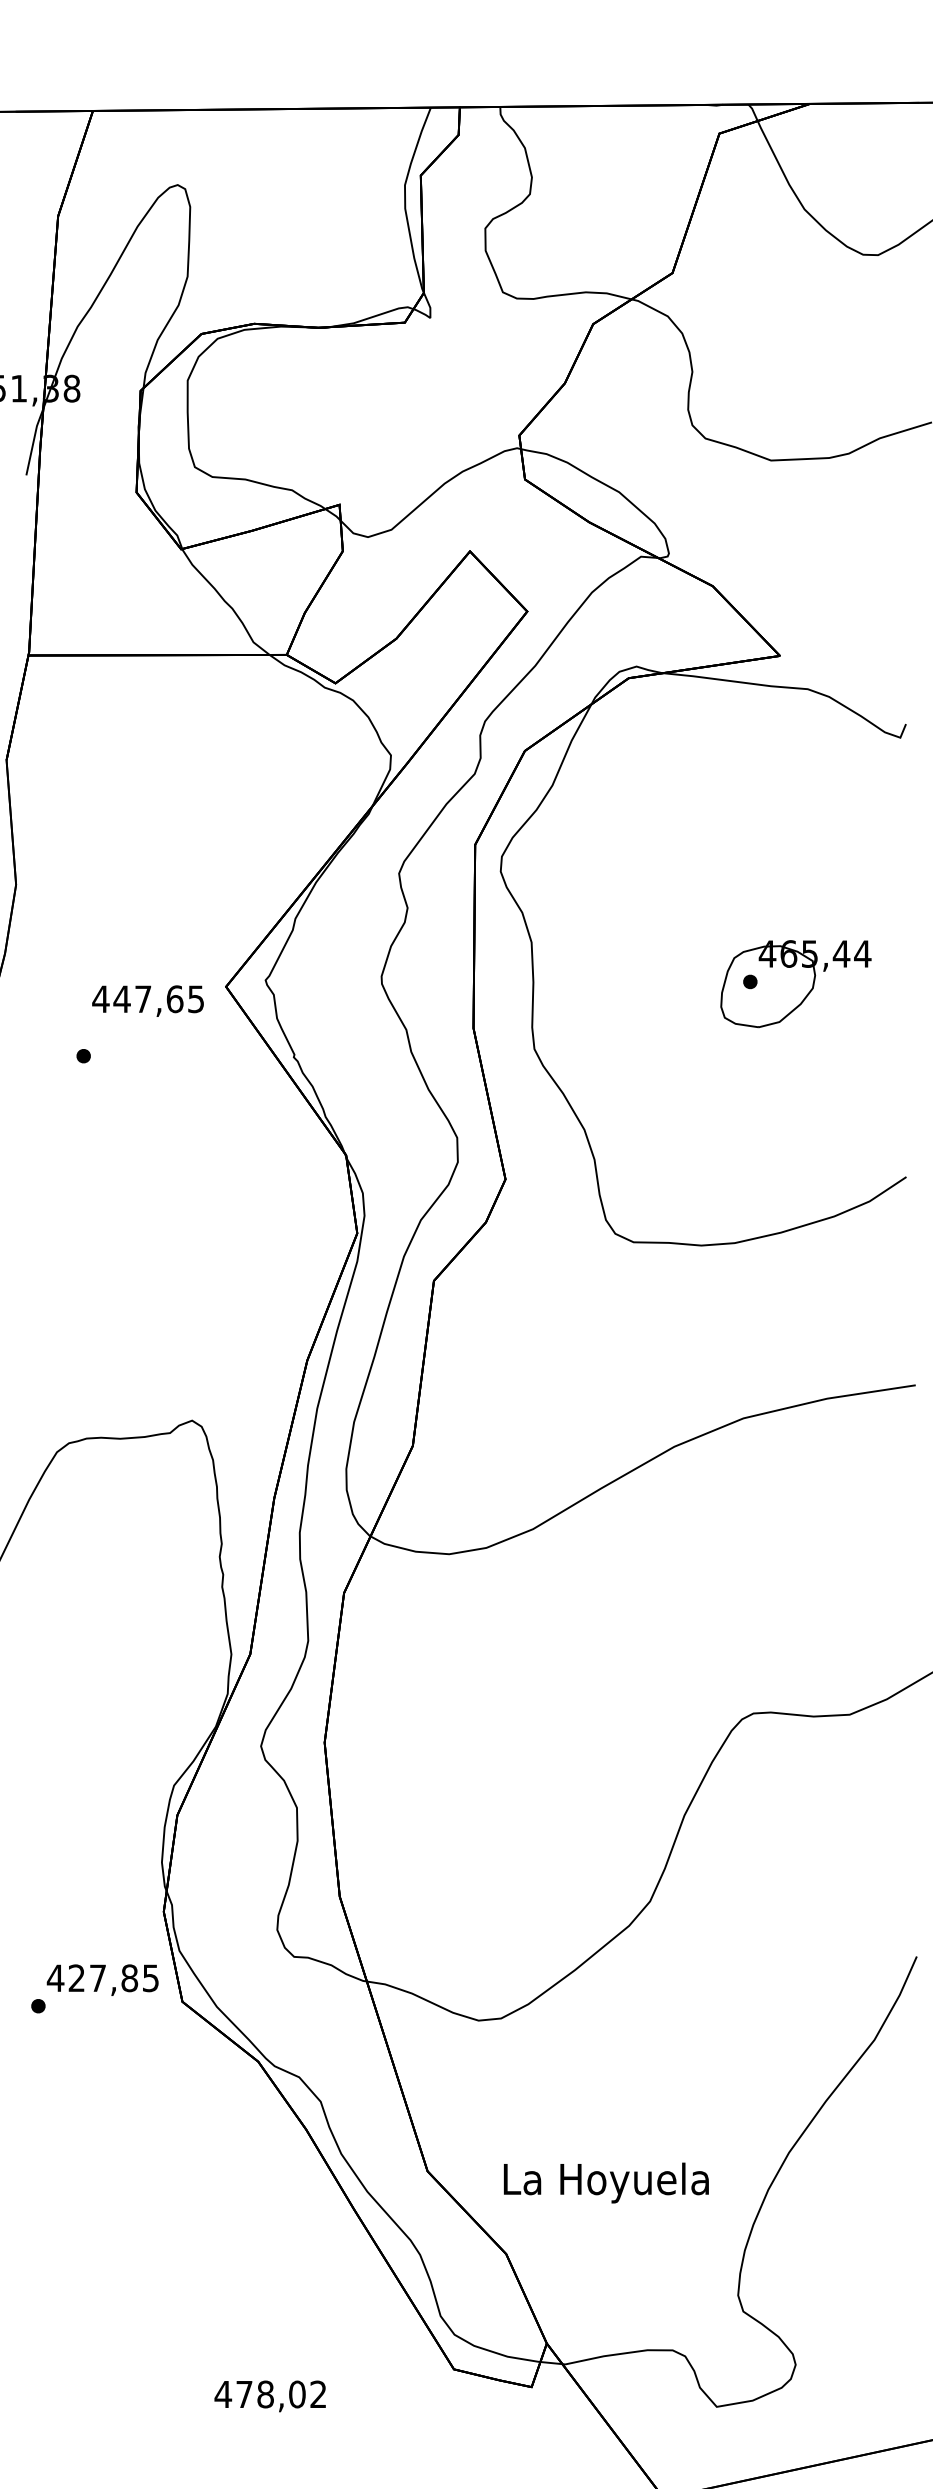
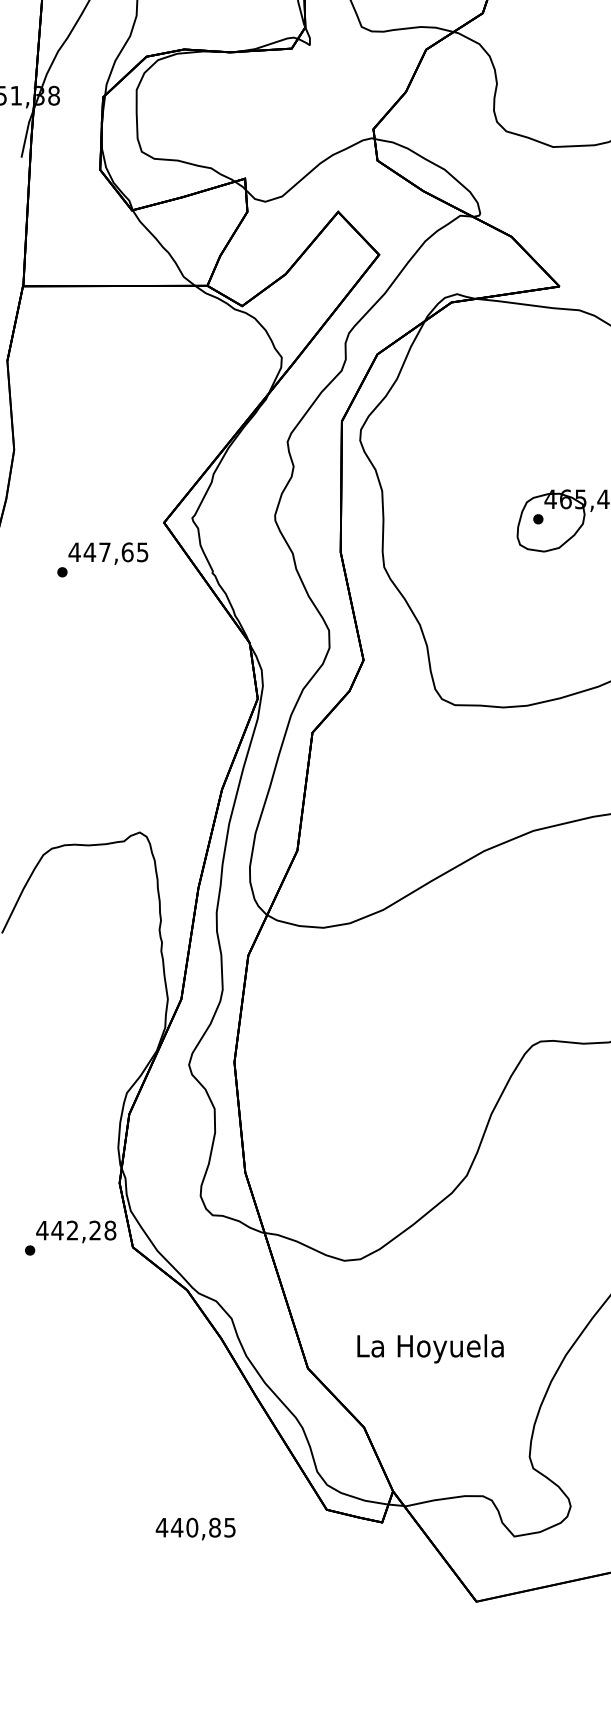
text: (147, 1000) -> (107, 553), moved
text: (113, 1978) -> (83, 1230), 427,85 -> 442,28
text: (606, 2182) -> (430, 1348), moved
text: (280, 2394) -> (202, 1527), 478,02 -> 440,85

